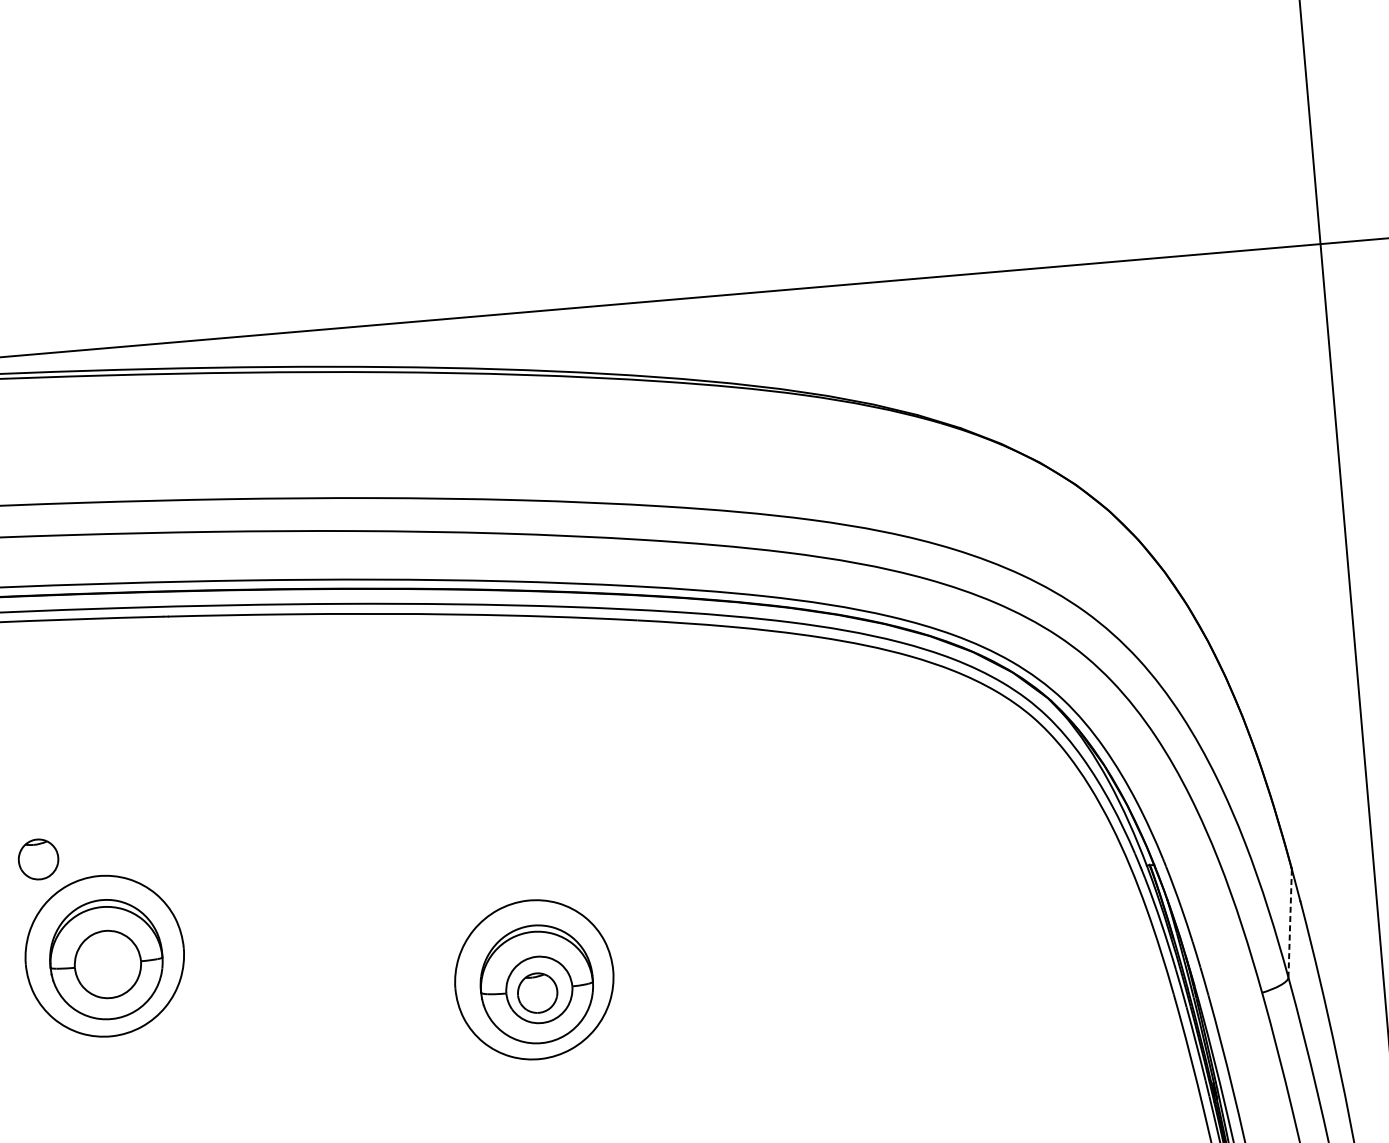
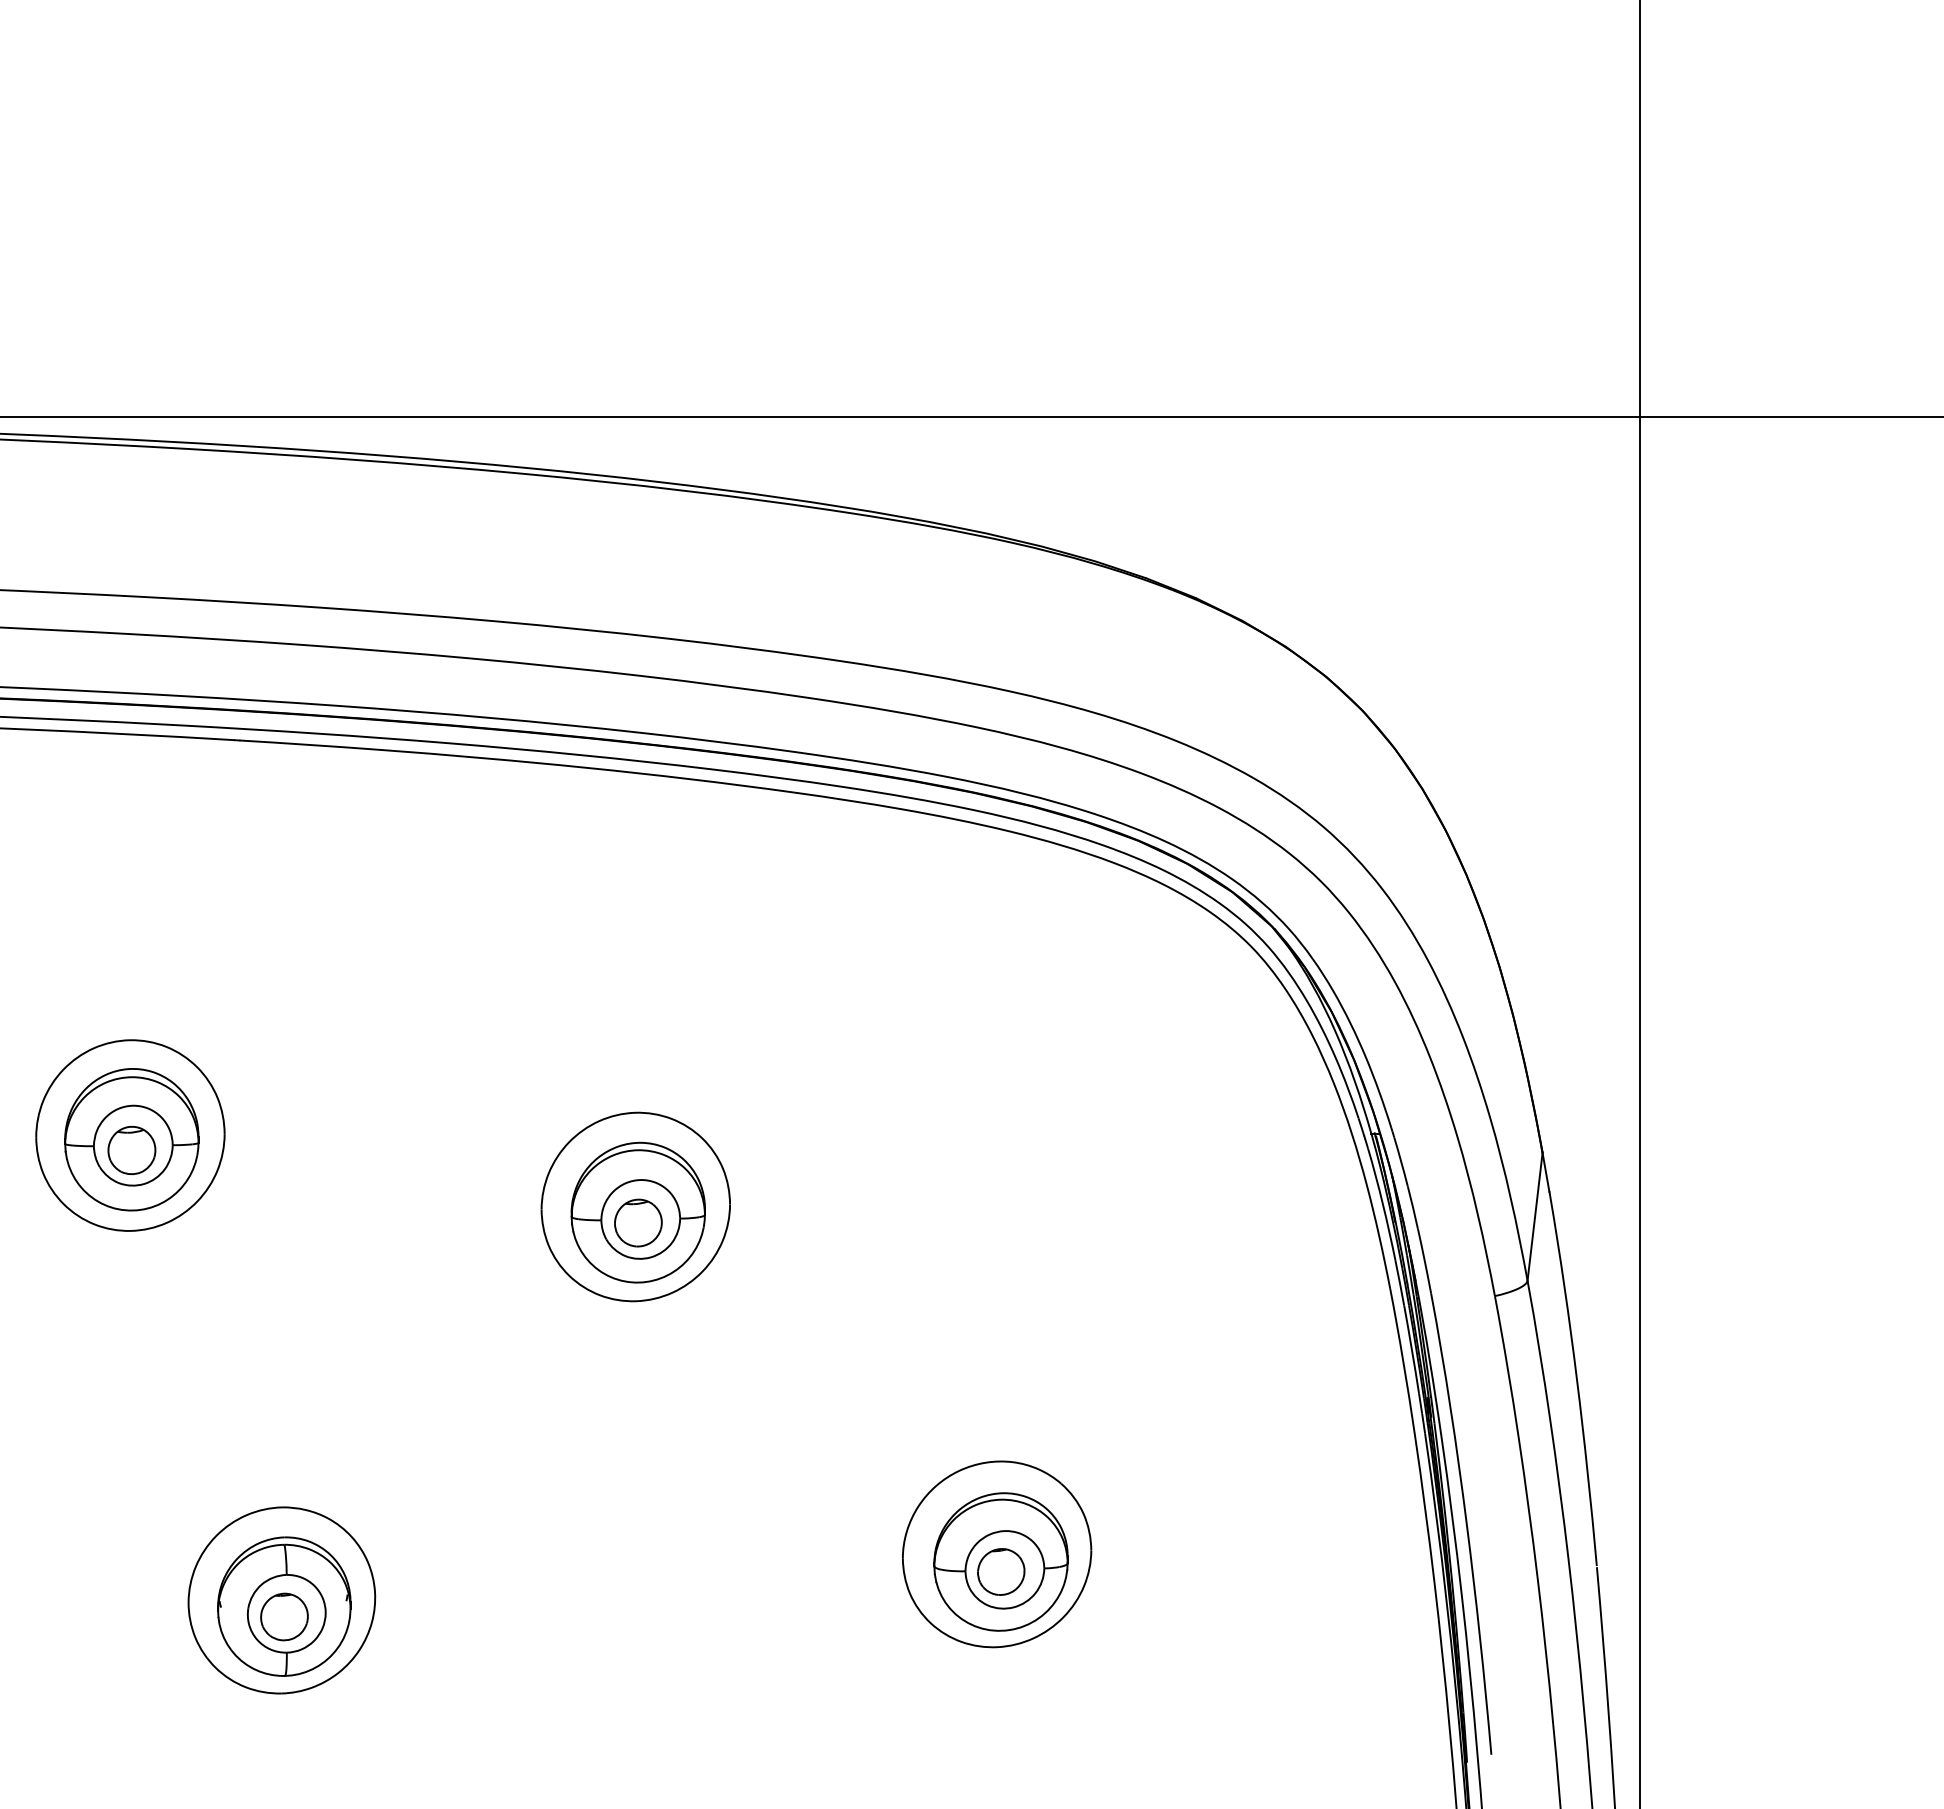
part: (38, 859) -> (131, 1150), moved
line: (1290, 923) -> (1535, 1216), dashed -> solid

